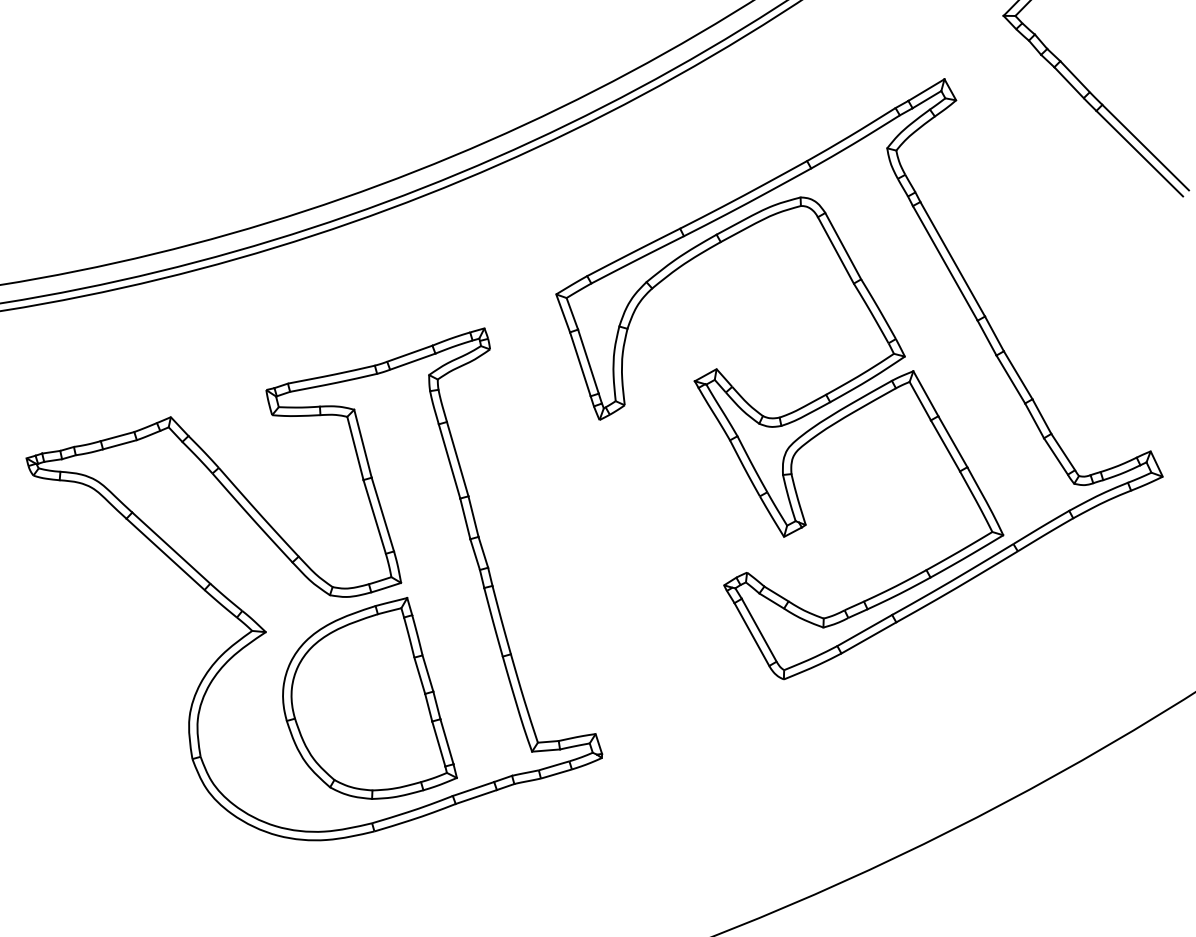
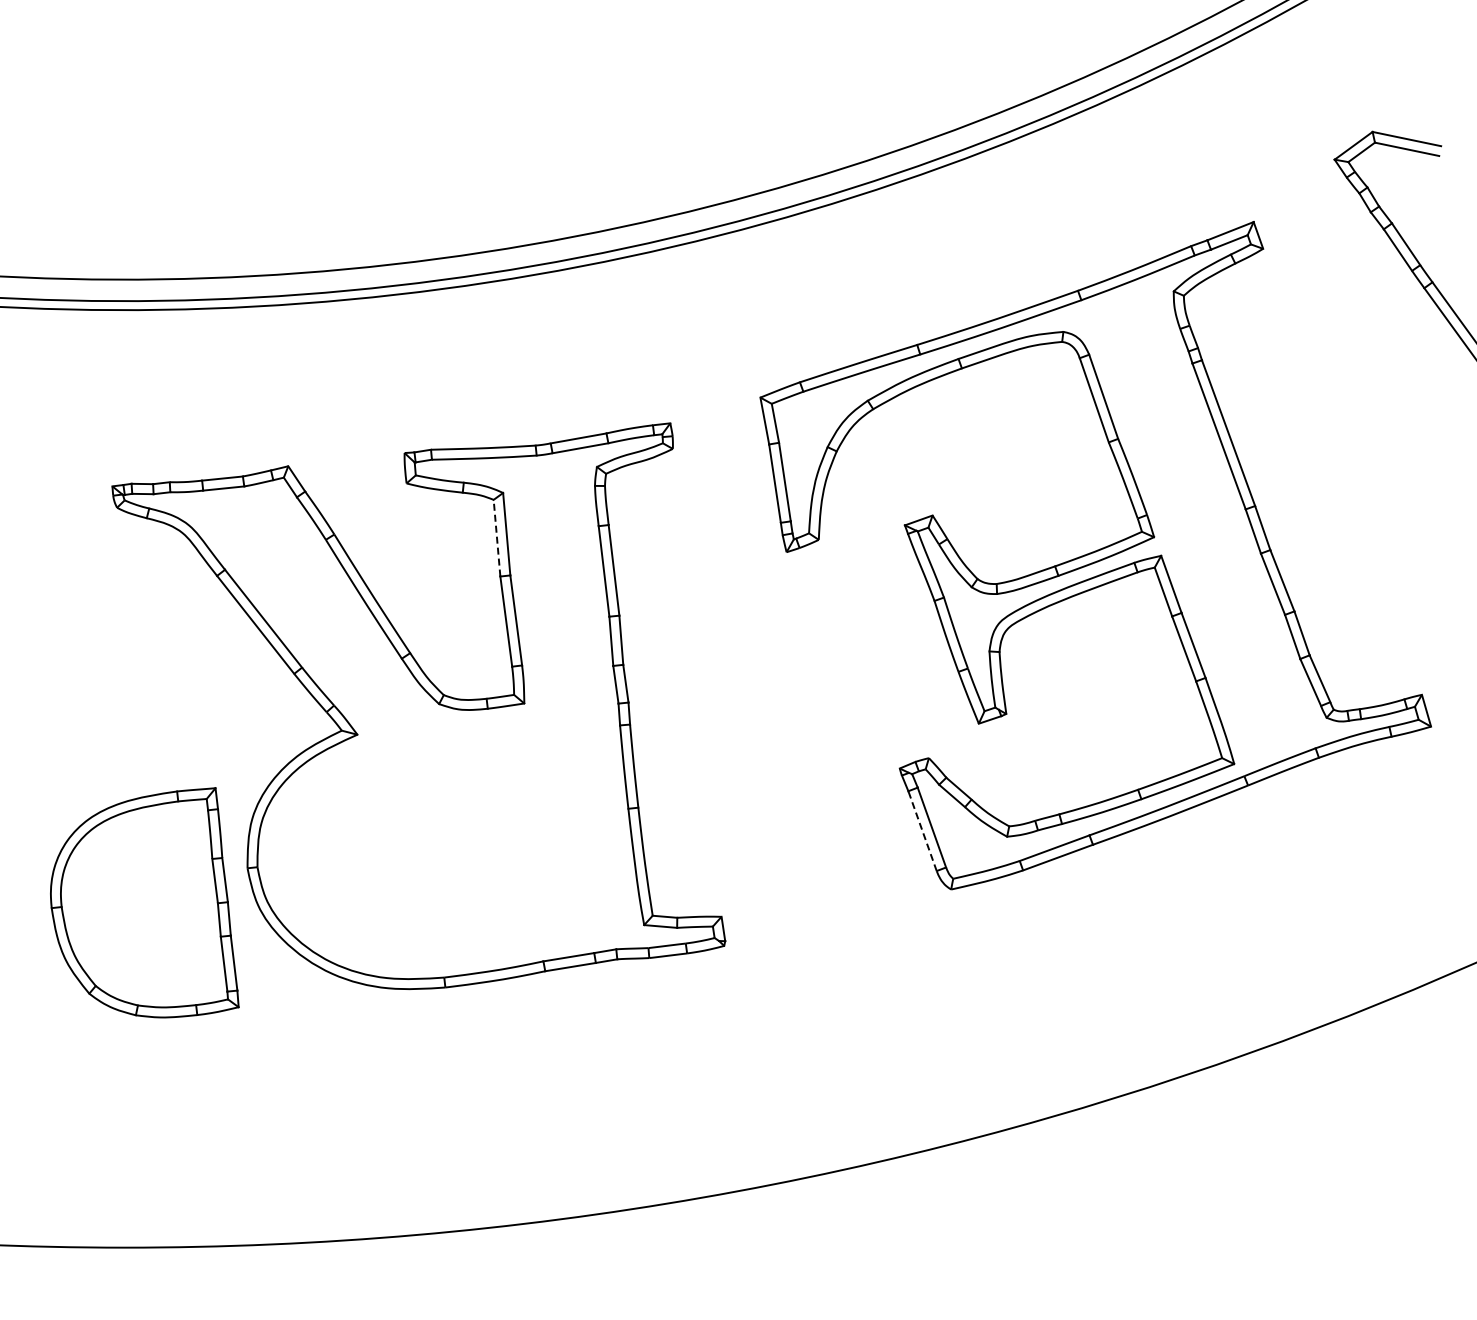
line: (354, 447) -> (496, 537), solid -> dashed
line: (751, 634) -> (922, 830), solid -> dashed
part: (363, 703) -> (144, 902), moved

